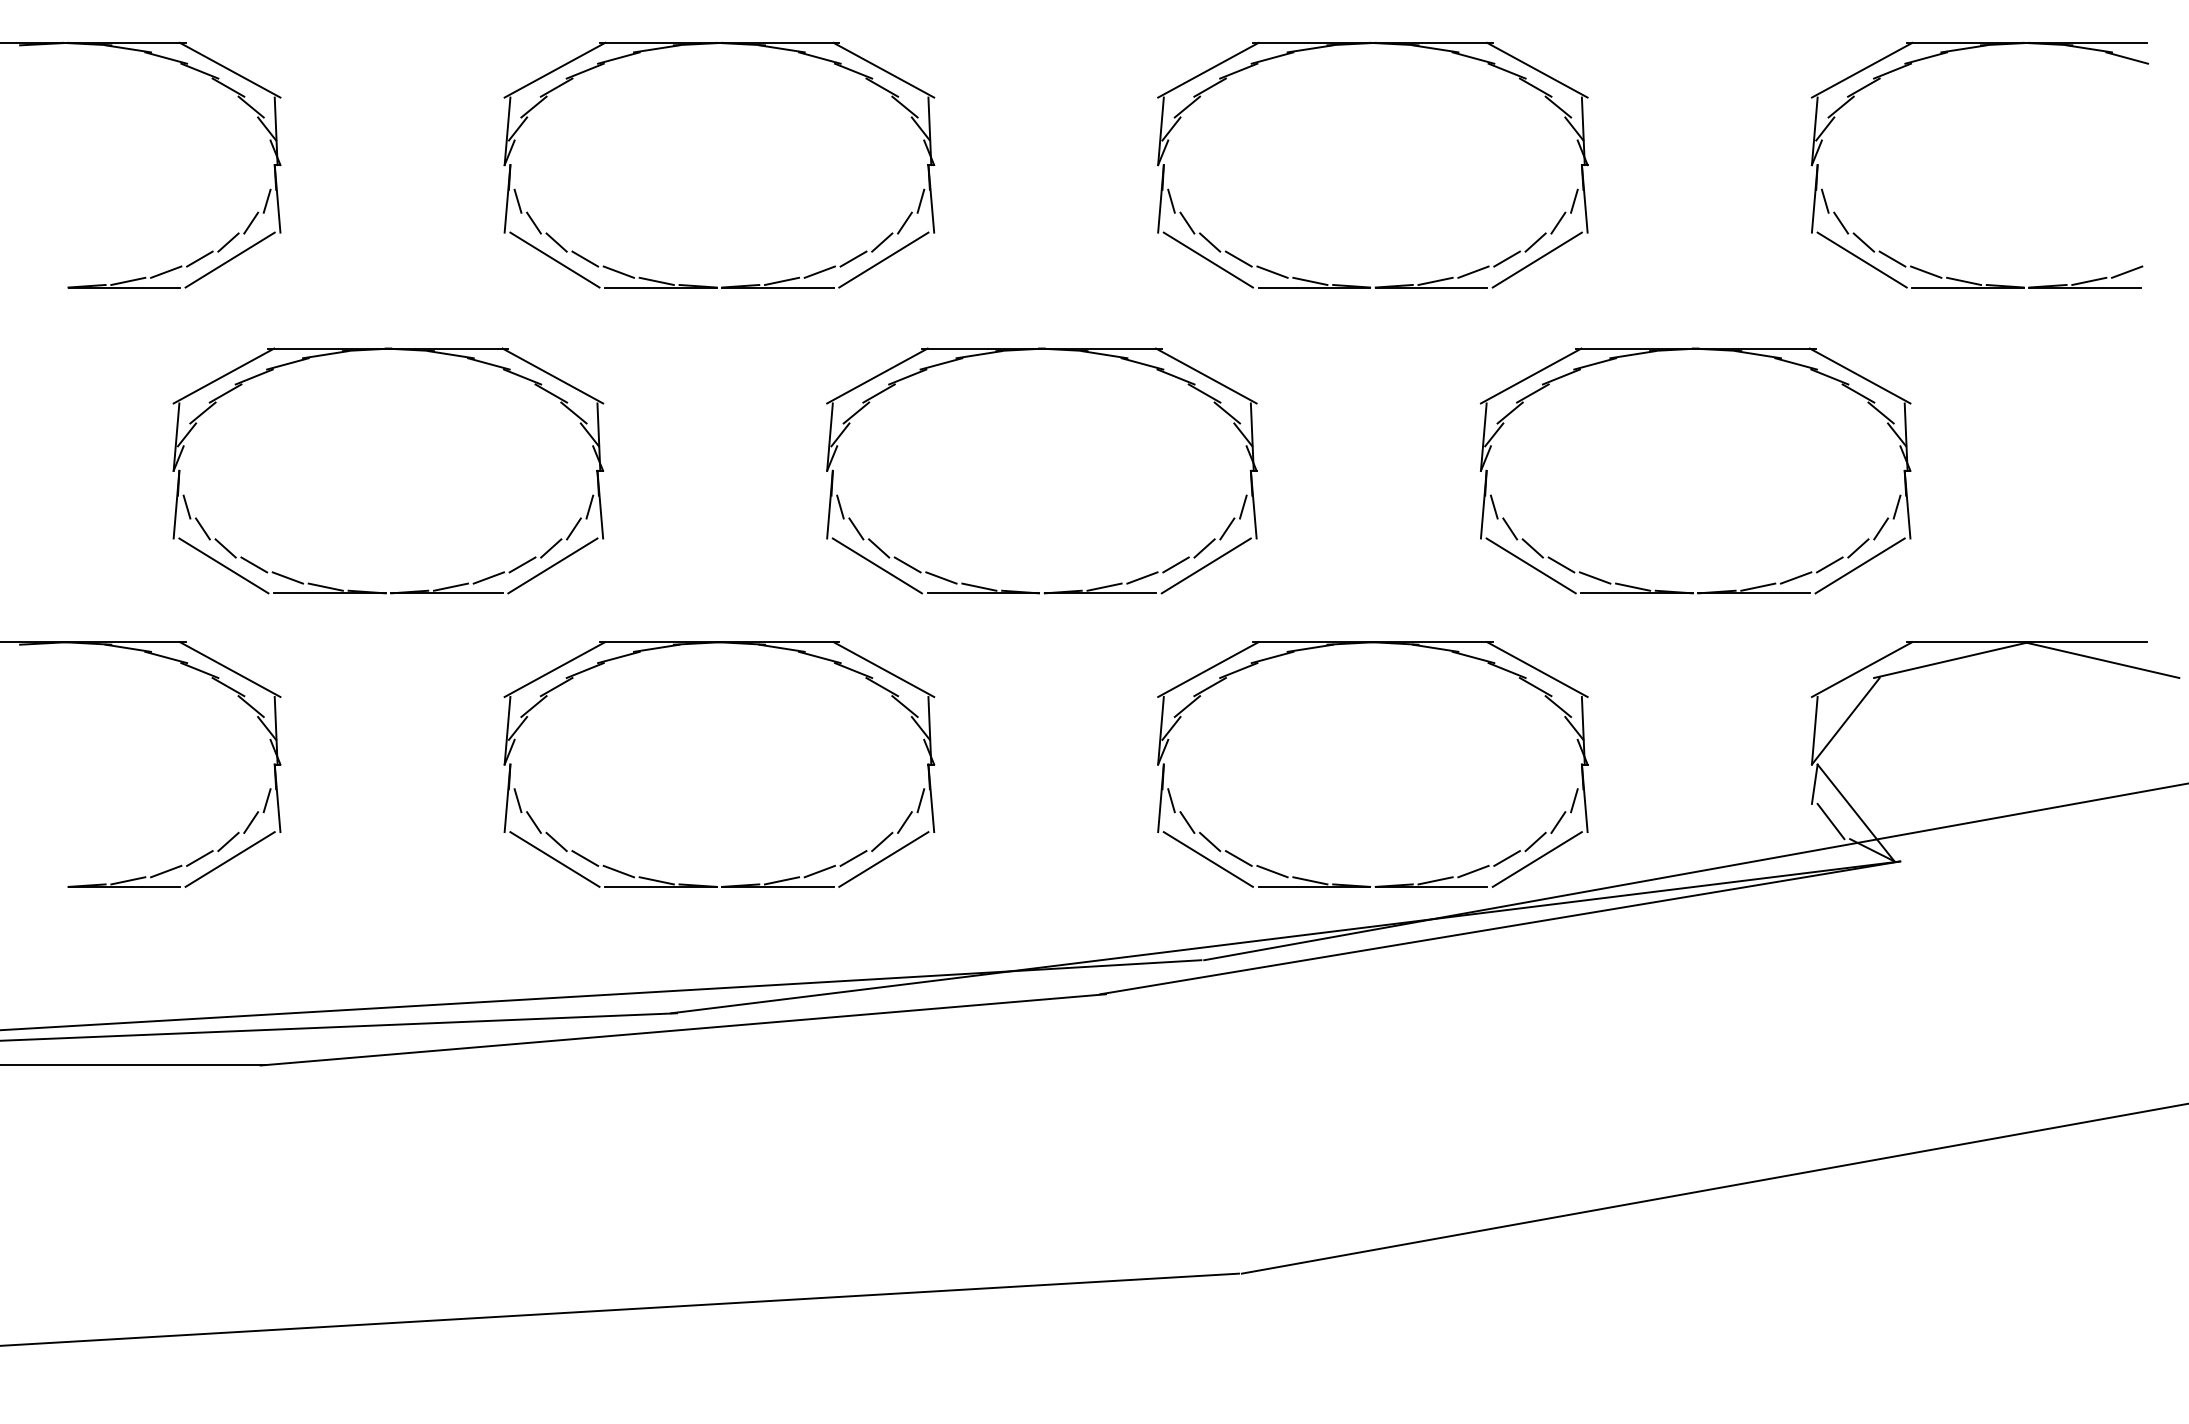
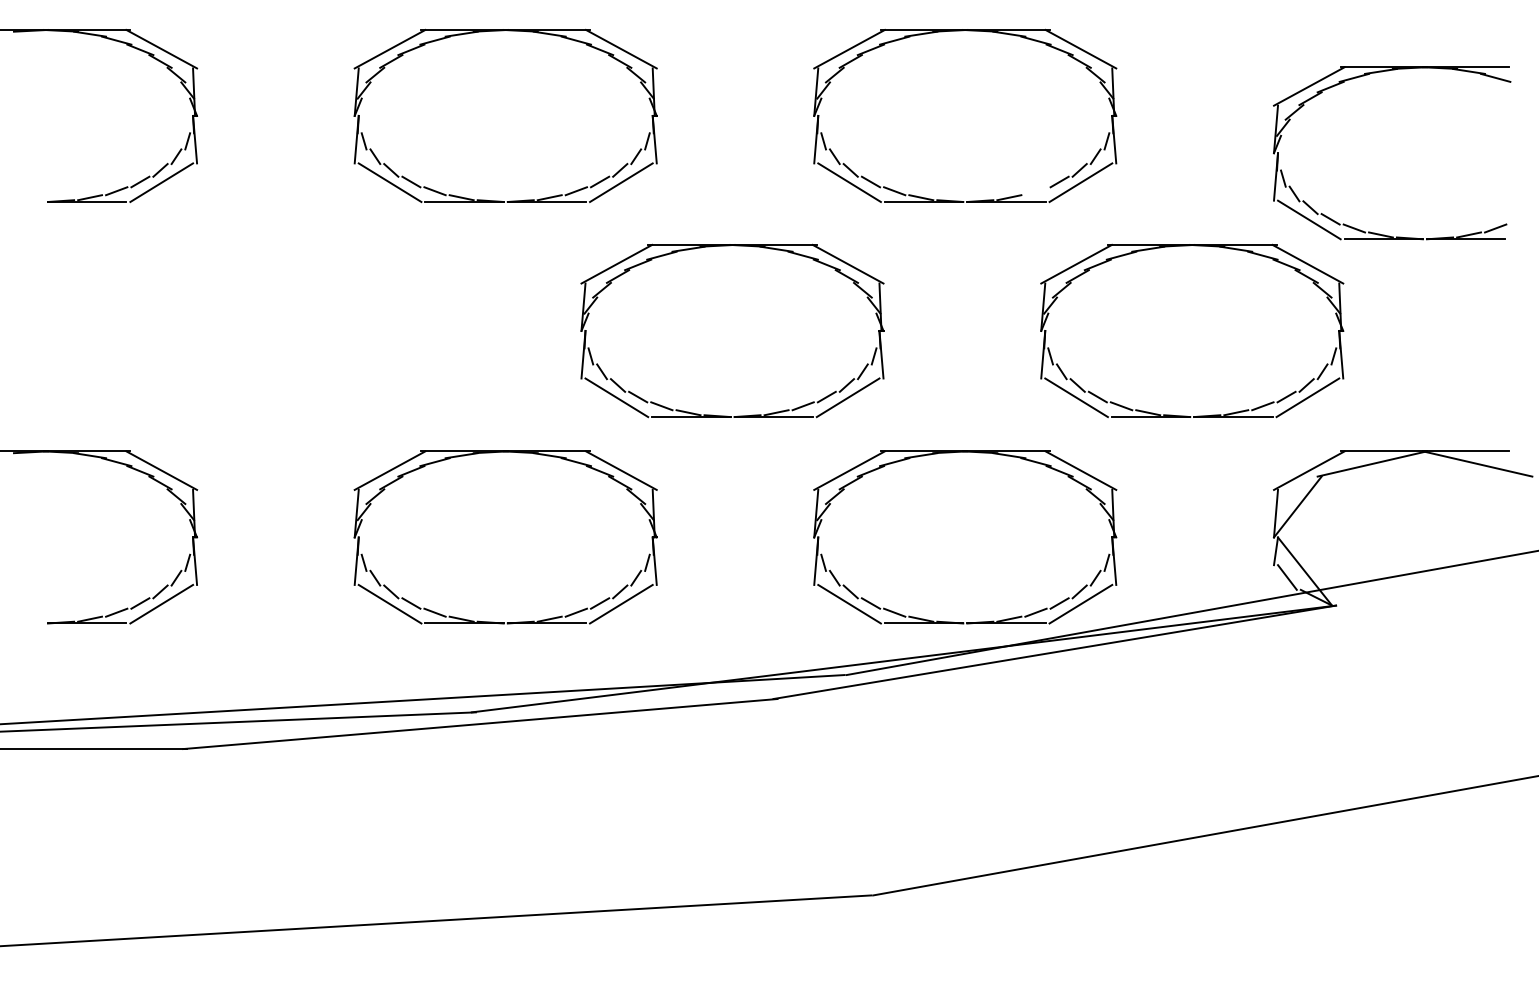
part: (1961, 50) -> (1379, 72), moved
line: (1473, 271) -> (1036, 190), removed
part: (379, 350) -> (266, 246), removed

